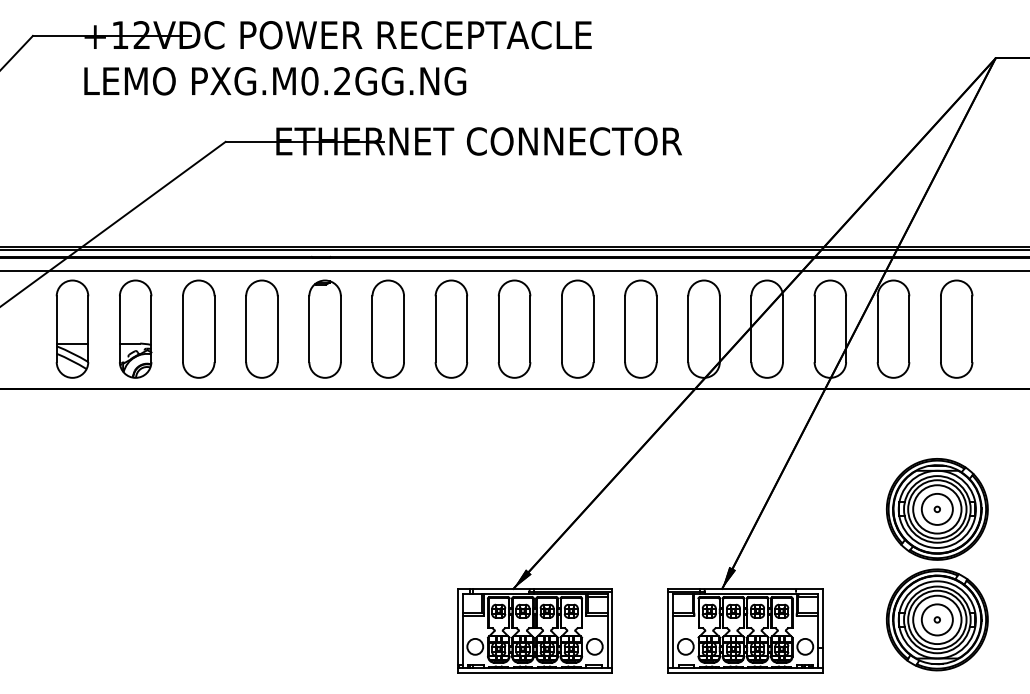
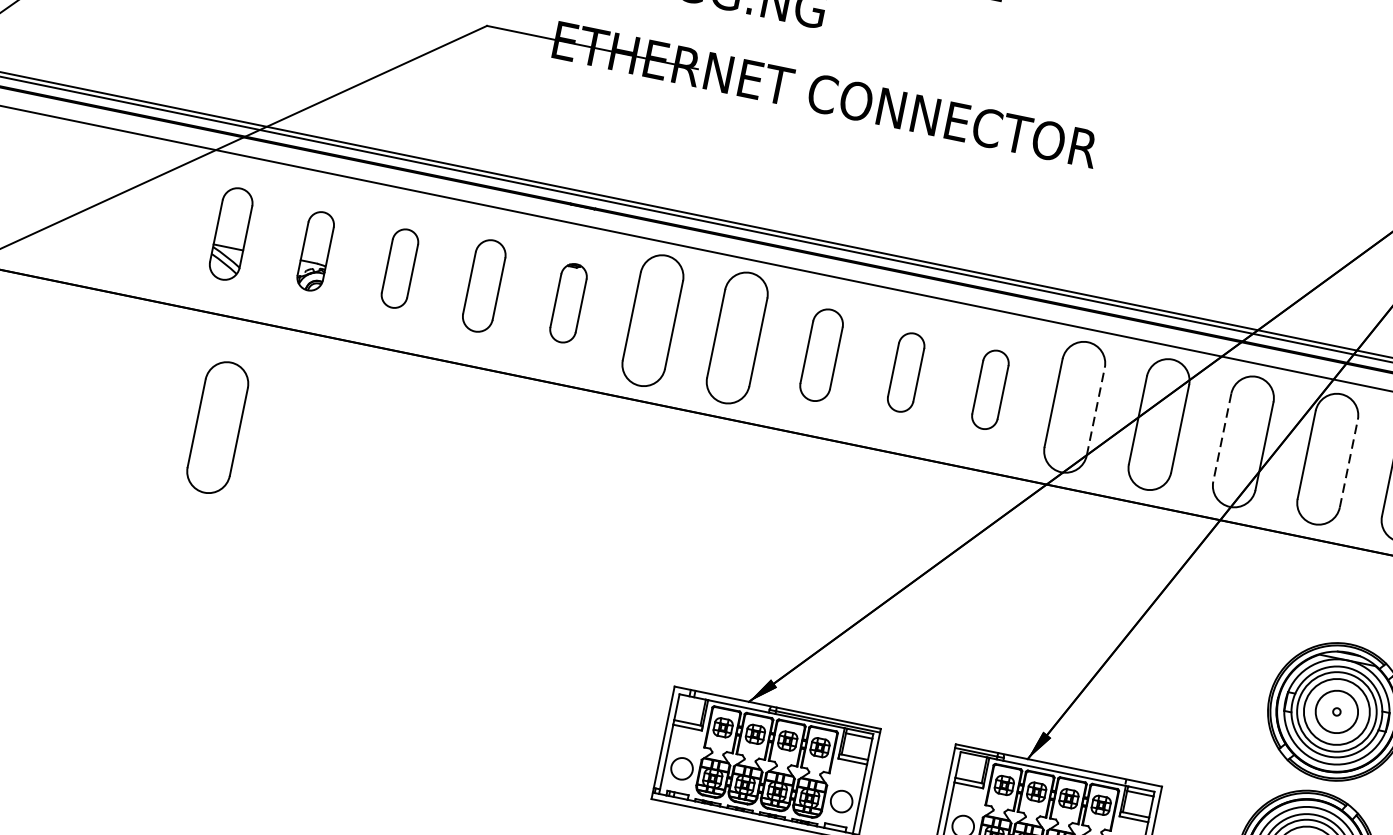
part: (72, 328) -> (231, 233), size x0.7
part: (135, 328) -> (315, 250), size x0.6
part: (198, 328) -> (399, 267), size x0.6
part: (261, 328) -> (483, 285), size x0.7
part: (324, 328) -> (567, 302), size x0.6
part: (514, 328) -> (821, 354), size x0.7
part: (577, 328) -> (905, 371), size x0.6
part: (640, 328) -> (990, 388), size x0.6
line: (719, 329) -> (1095, 411), solid -> dashed
line: (814, 329) -> (1222, 437), solid -> dashed
line: (909, 329) -> (1349, 464), solid -> dashed
part: (91, 469) -> (218, 426), added

